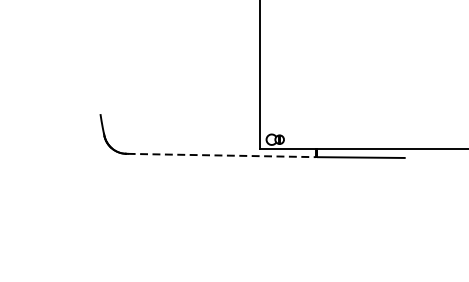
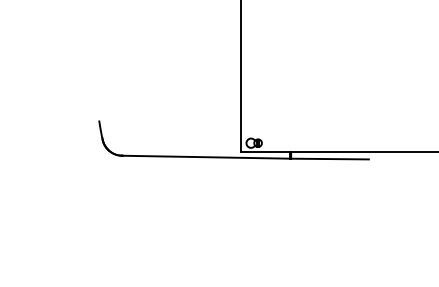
line: (222, 155) -> (207, 157), dashed -> solid

